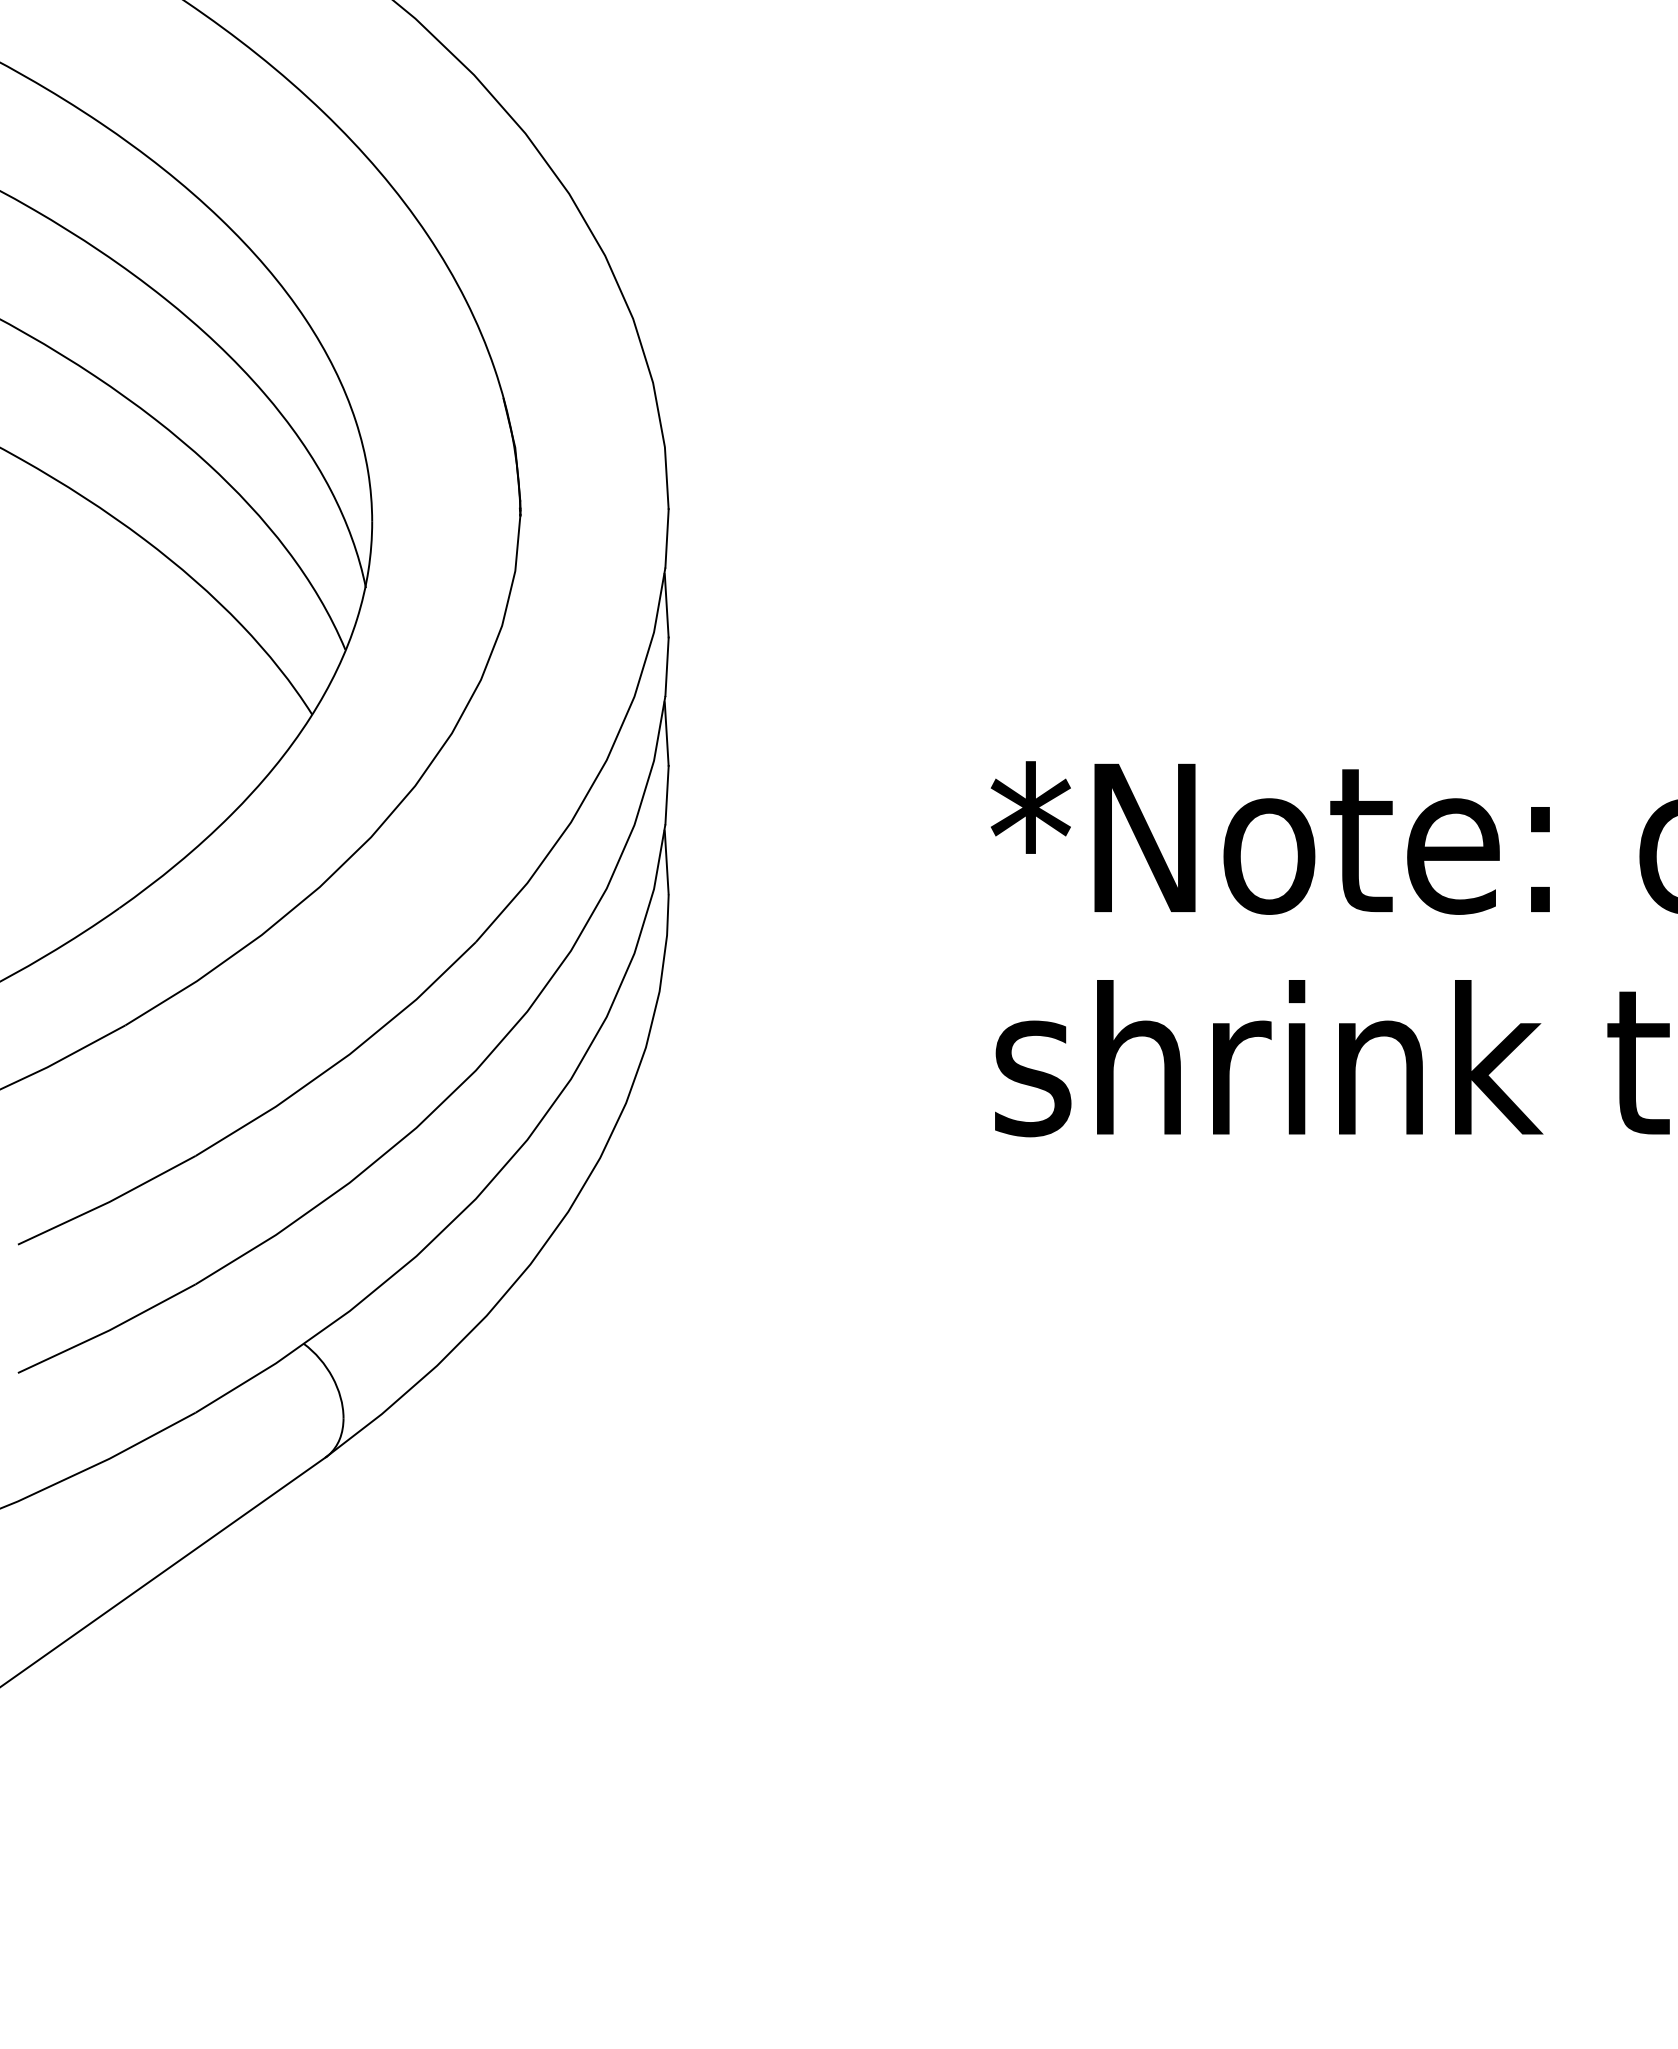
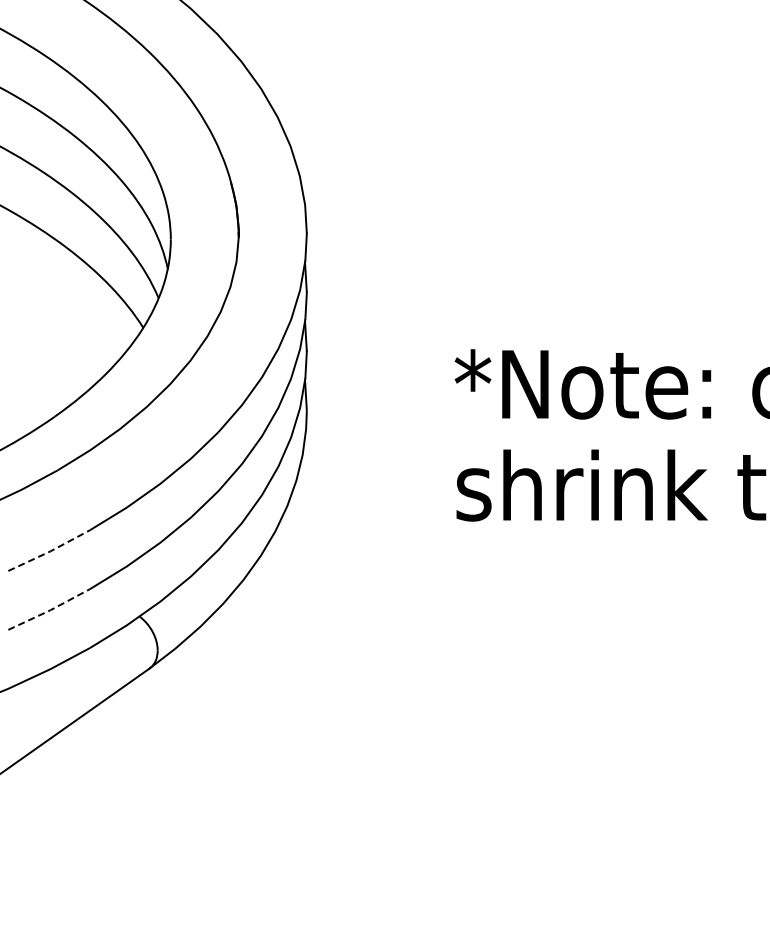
line: (109, 1202) -> (50, 551), solid -> dashed
line: (109, 1330) -> (50, 610), solid -> dashed

